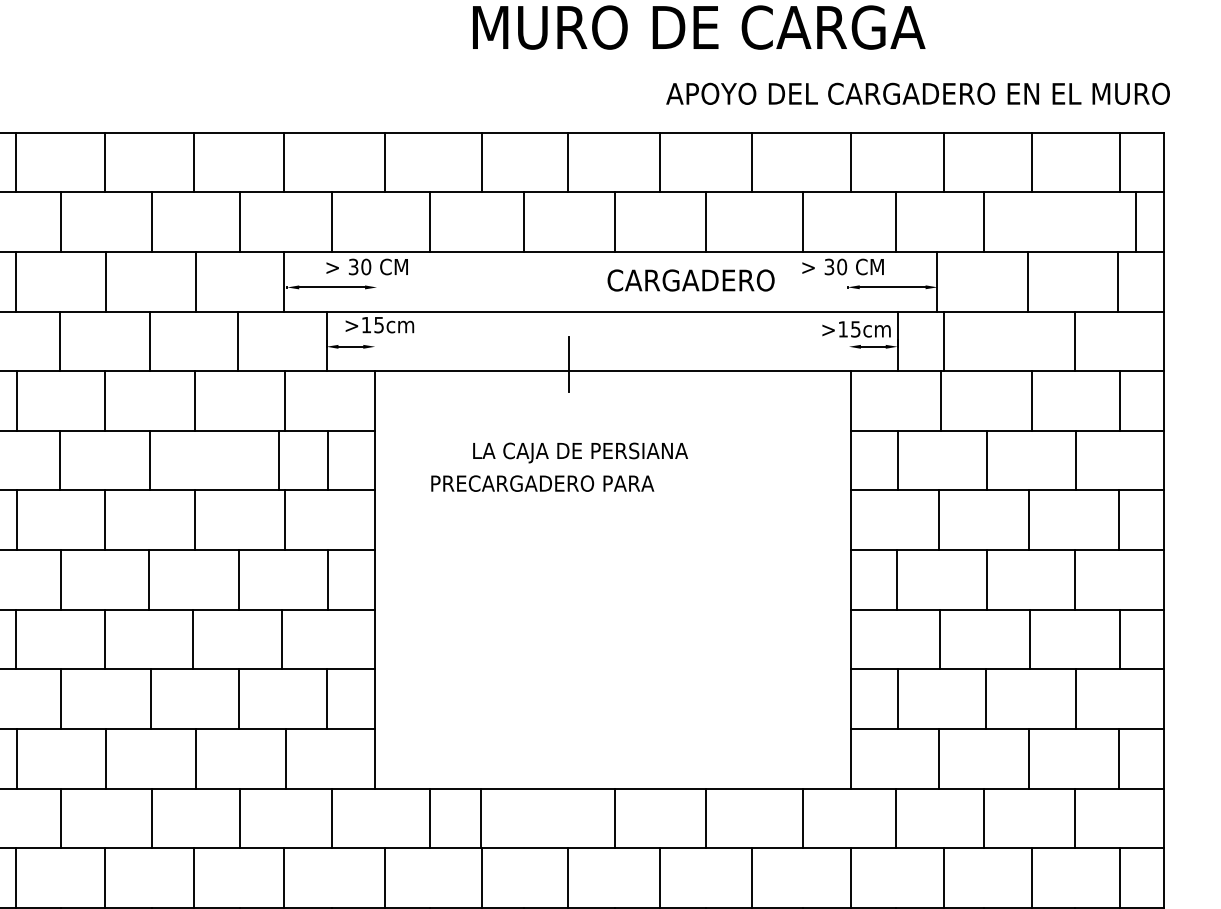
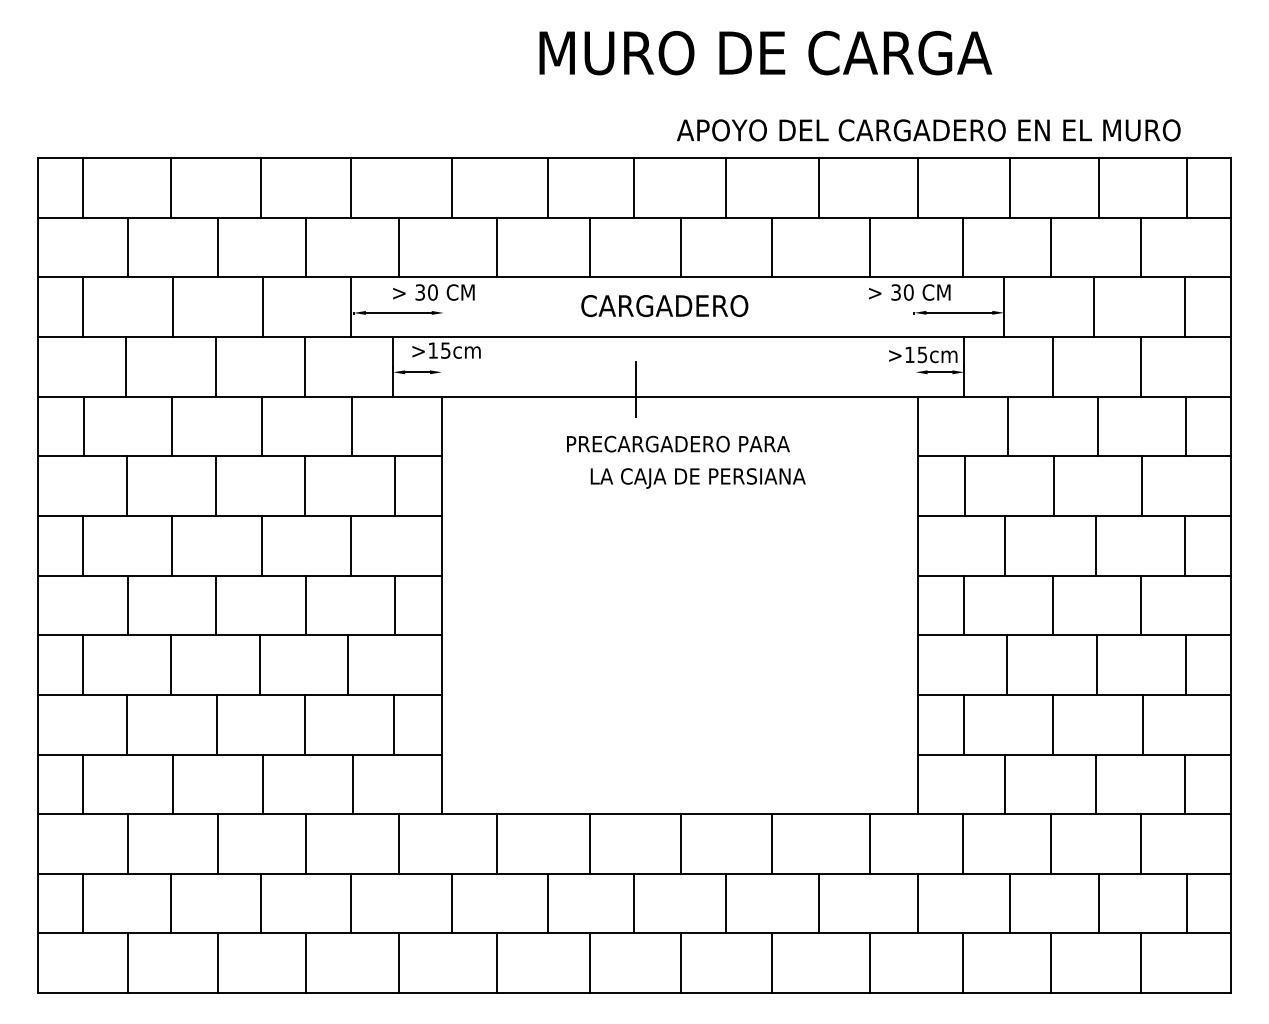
text: (917, 93) -> (928, 130), moved
line: (1135, 221) -> (1141, 247), moved
text: (690, 280) -> (664, 306), moved
line: (943, 340) -> (1052, 366), moved
text: (579, 452) -> (697, 478), moved
line: (278, 459) -> (304, 485), moved
text: (542, 482) -> (678, 443), moved
line: (480, 817) -> (590, 843), moved

